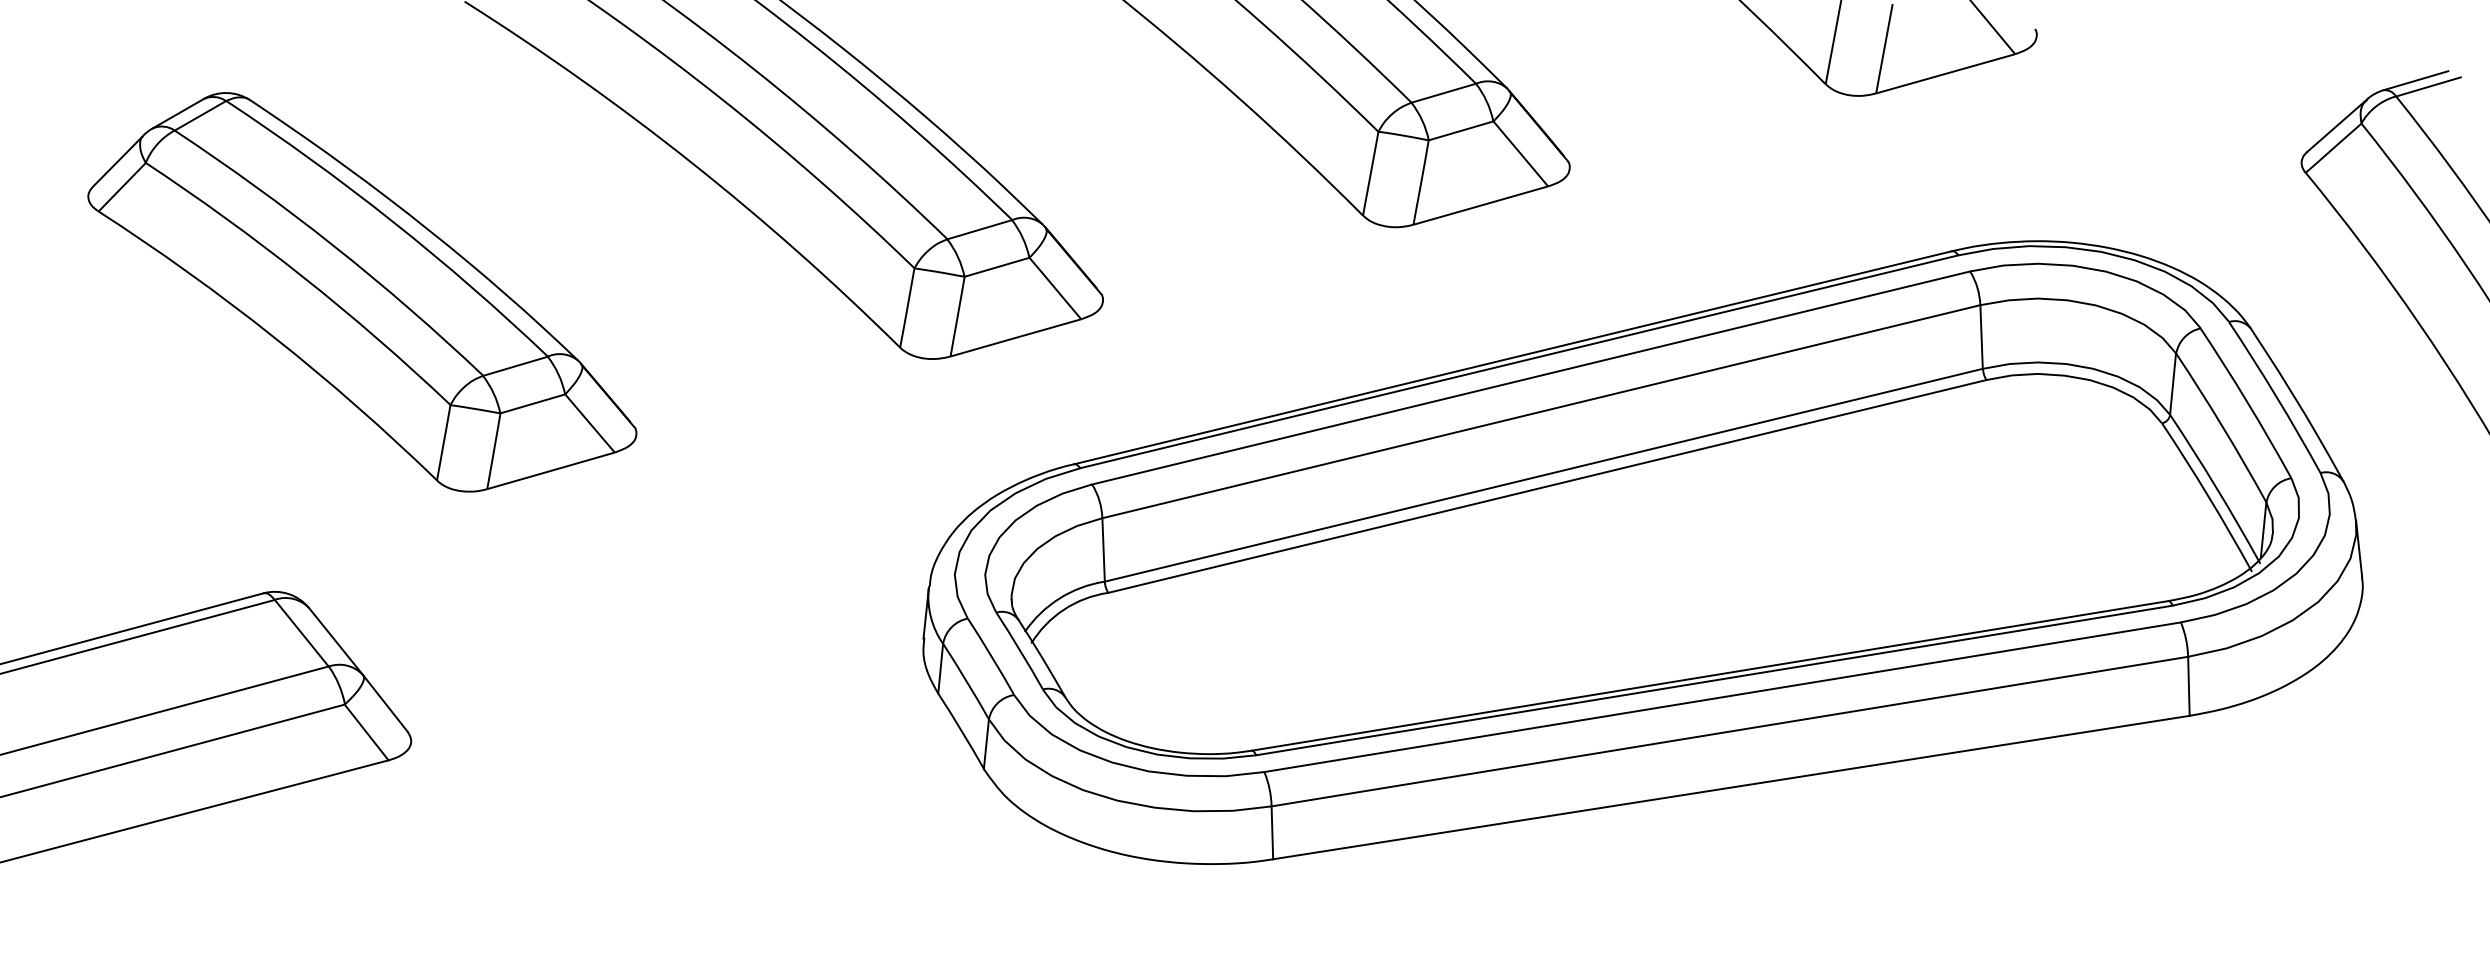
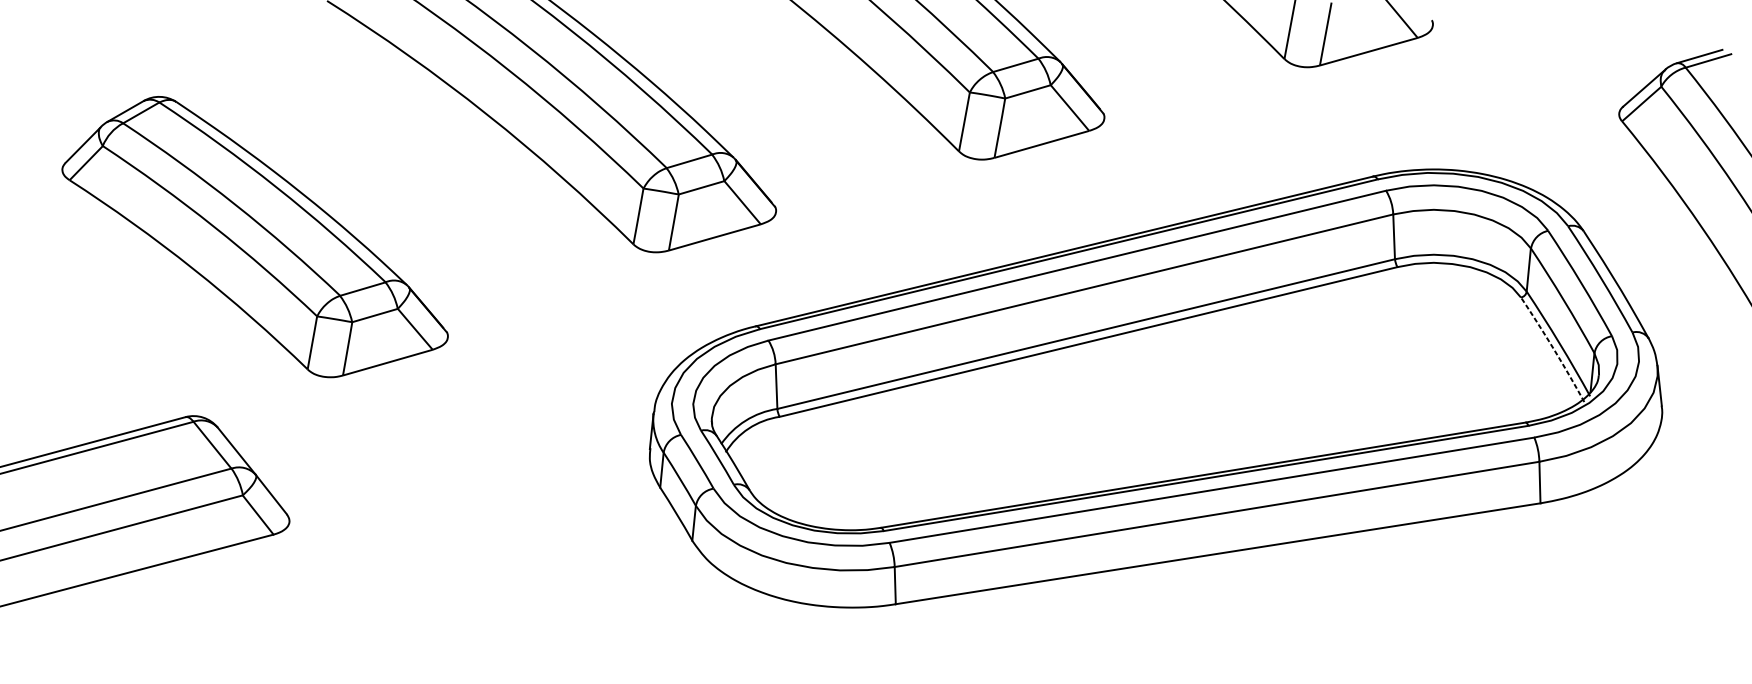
part: (362, 292) -> (255, 237), moved
arc: (2208, 496) -> (1553, 349), solid -> dashed

